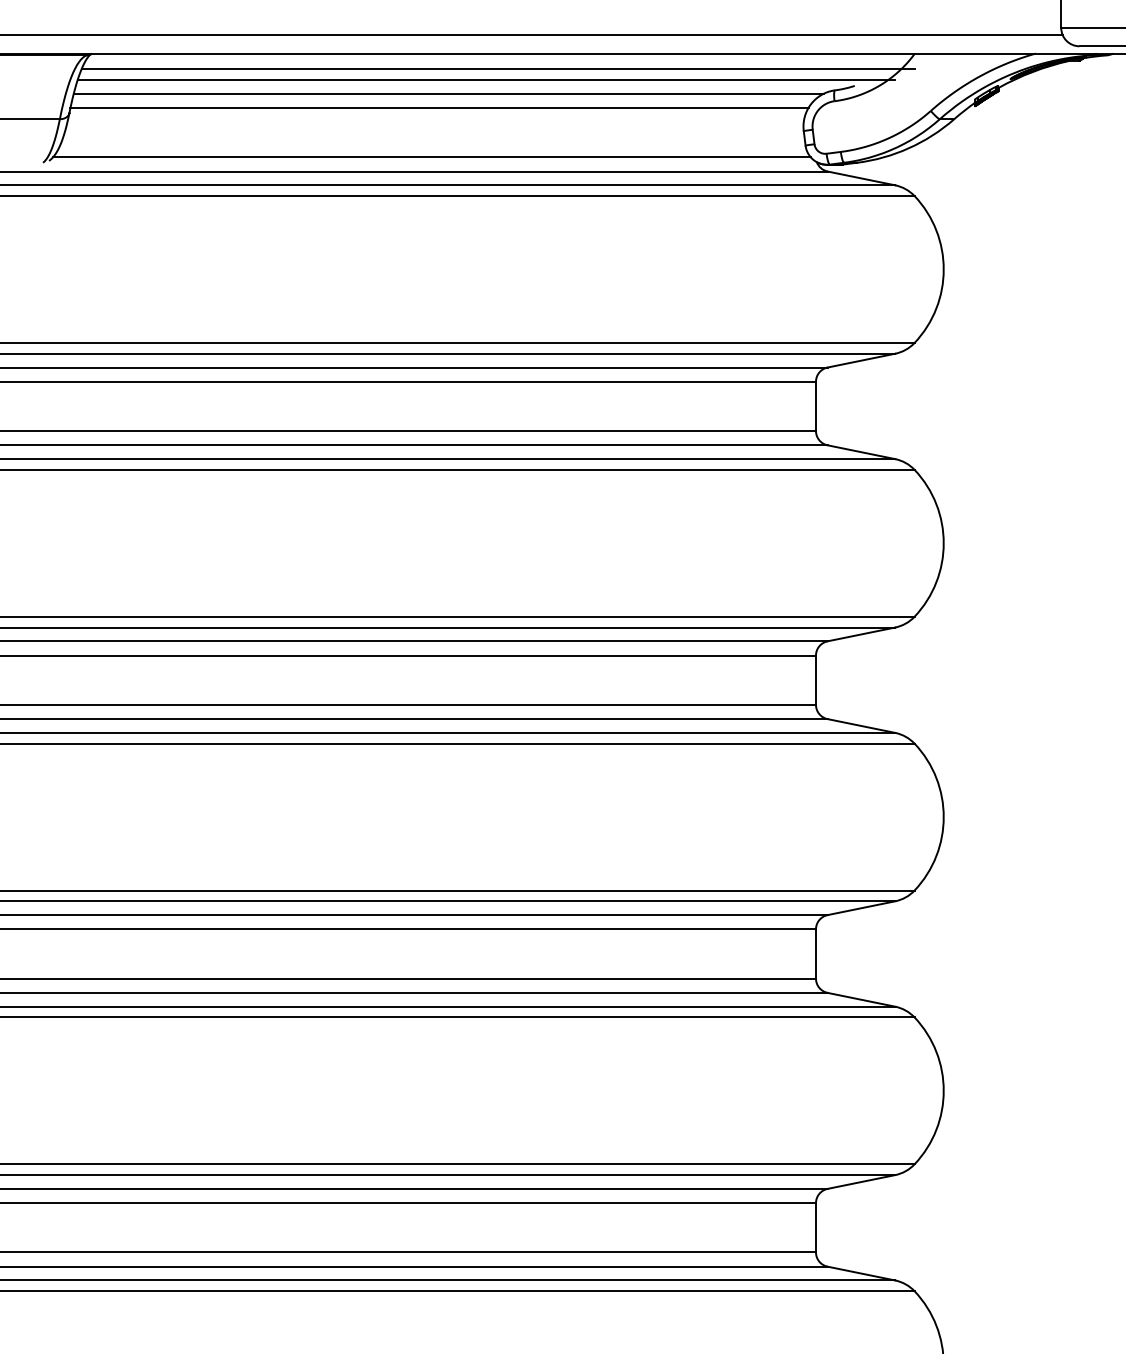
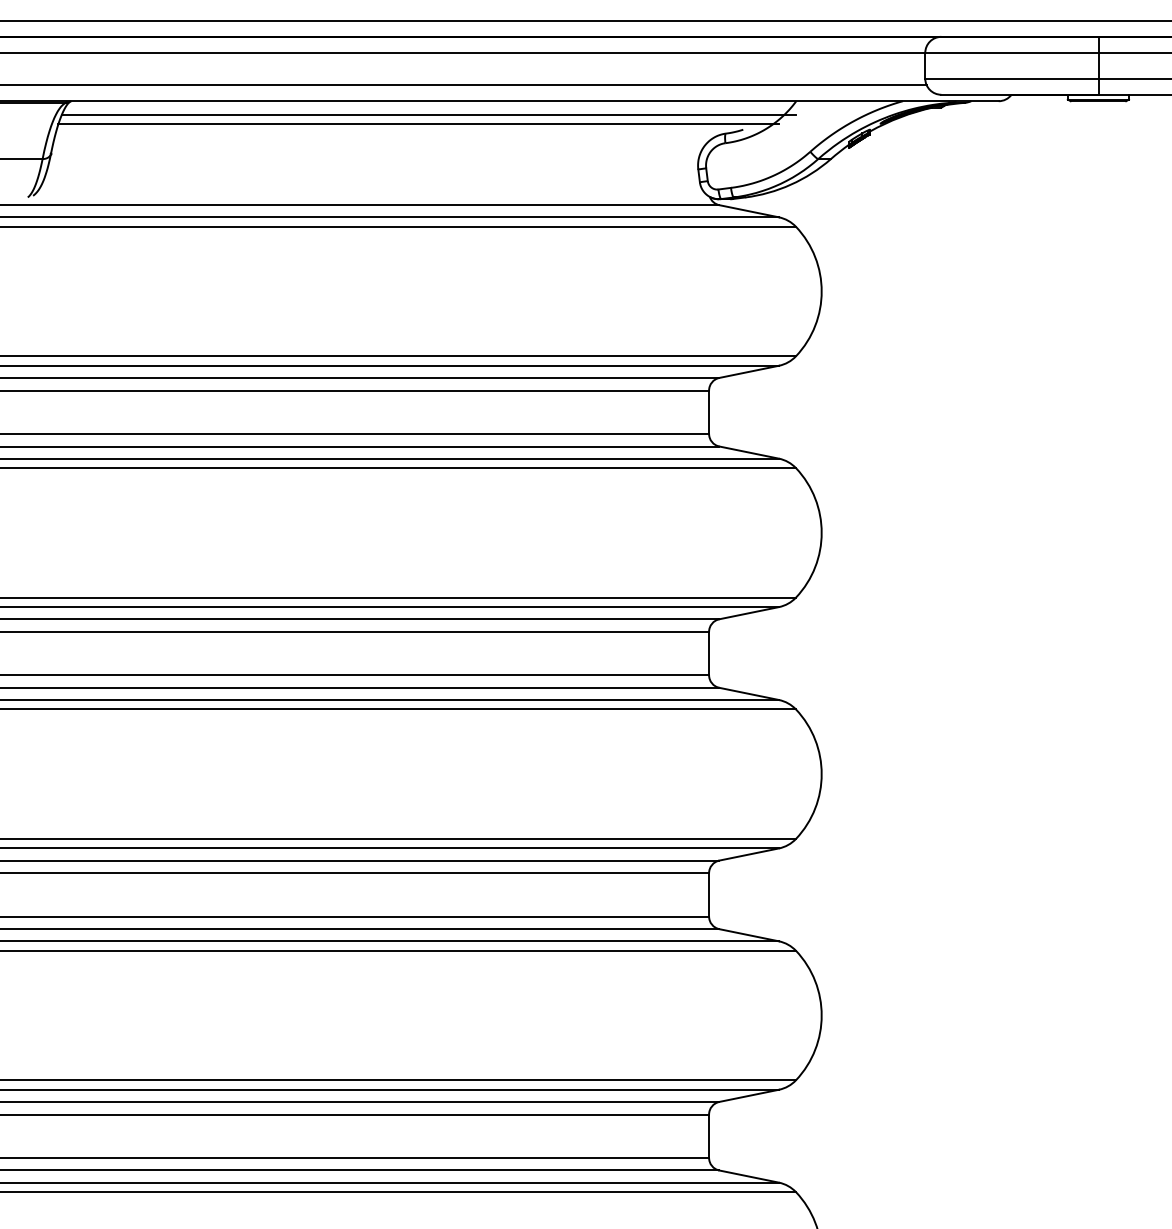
line: (448, 93) -> (385, 136), removed
line: (438, 108) -> (376, 149), removed
line: (431, 157) -> (370, 192), removed

